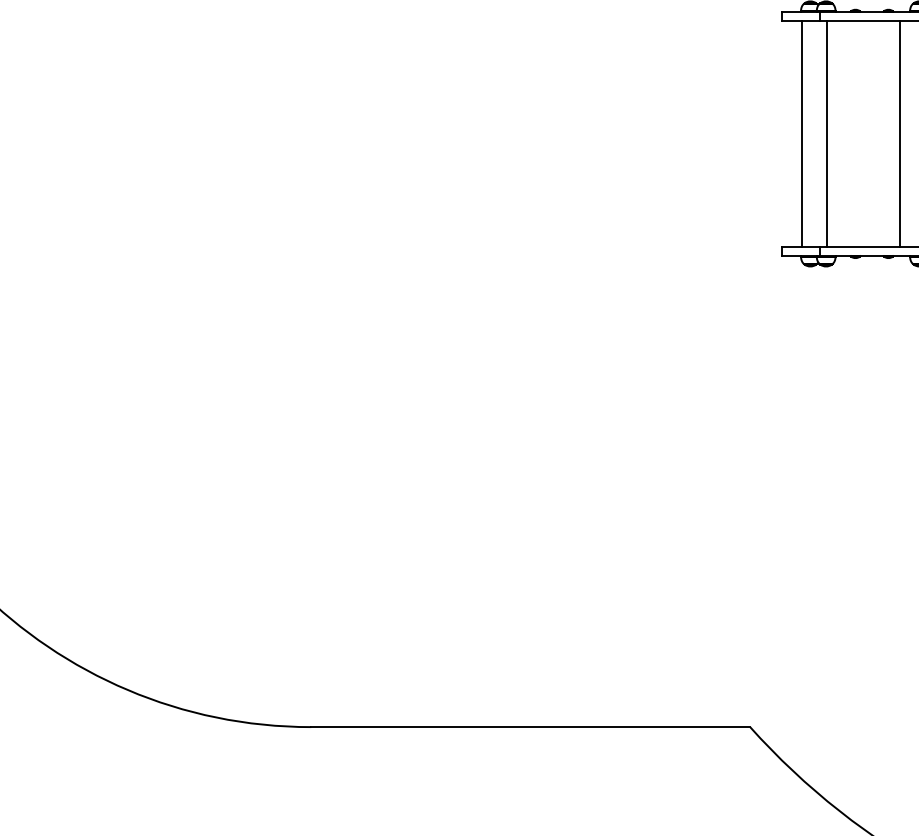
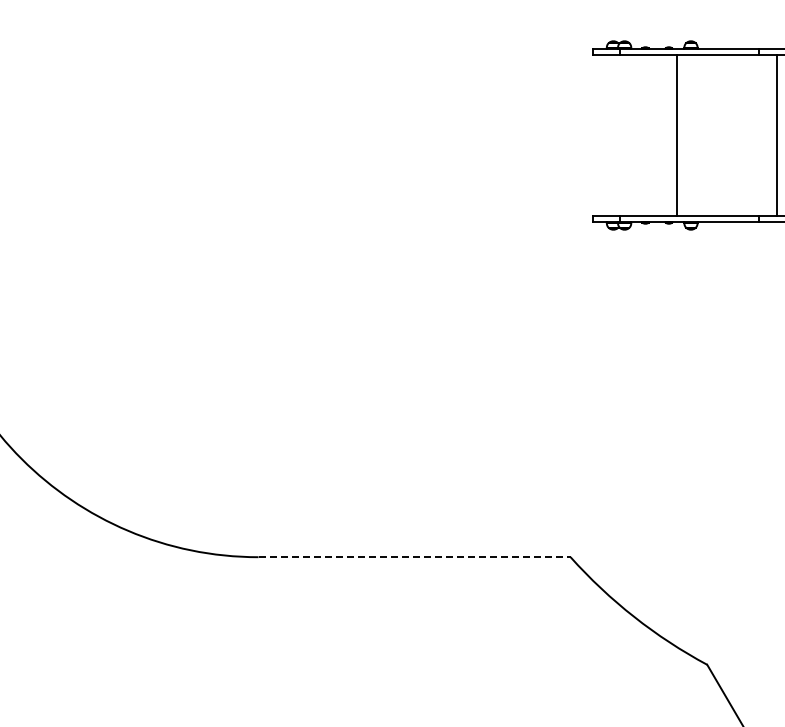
line: (802, 133) -> (607, 135), removed
line: (827, 133) -> (625, 135), removed
line: (531, 727) -> (415, 557), solid -> dashed

